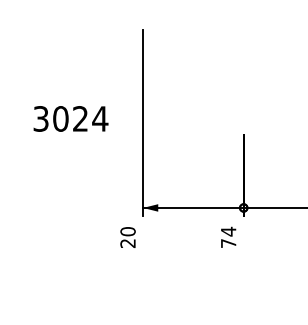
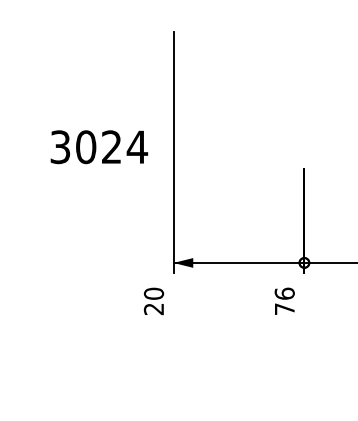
text: (70, 118) -> (98, 146), moved
text: (228, 231) -> (284, 293), 74 -> 76

